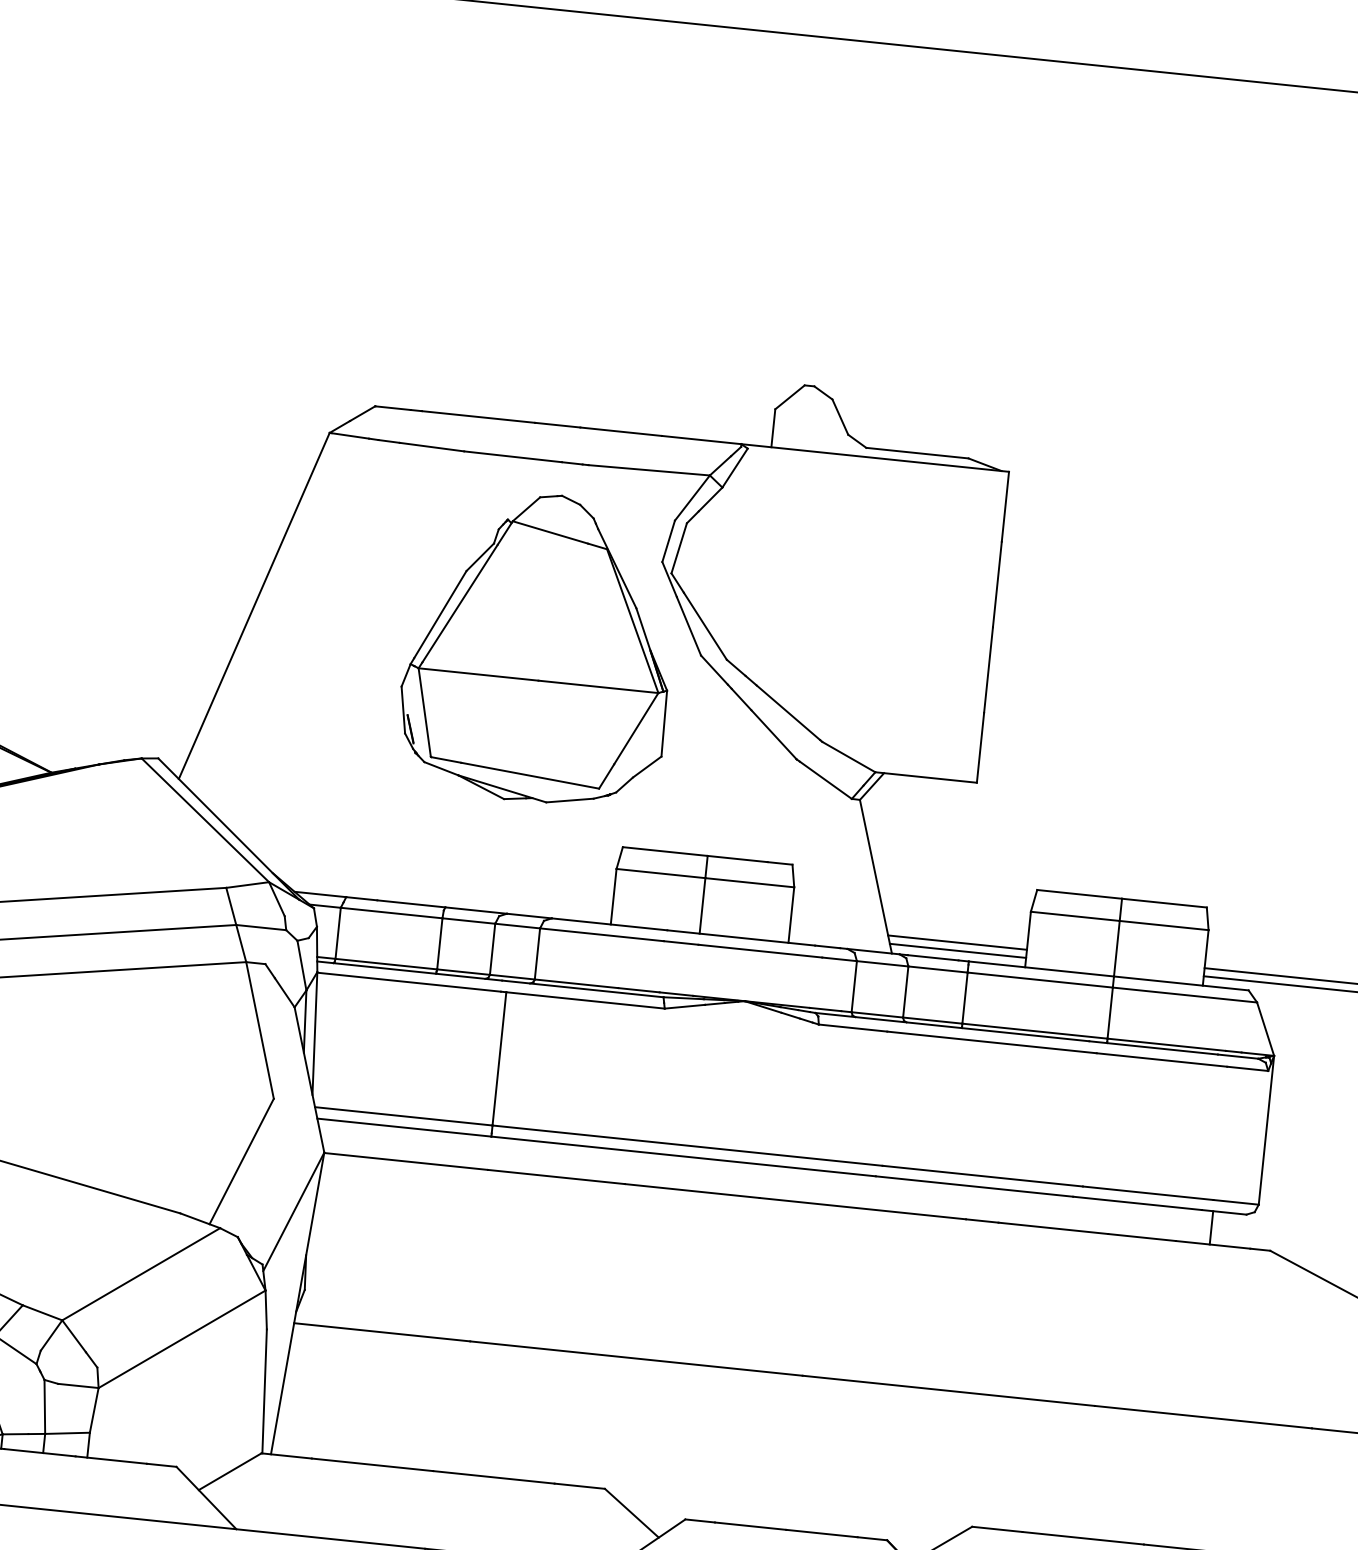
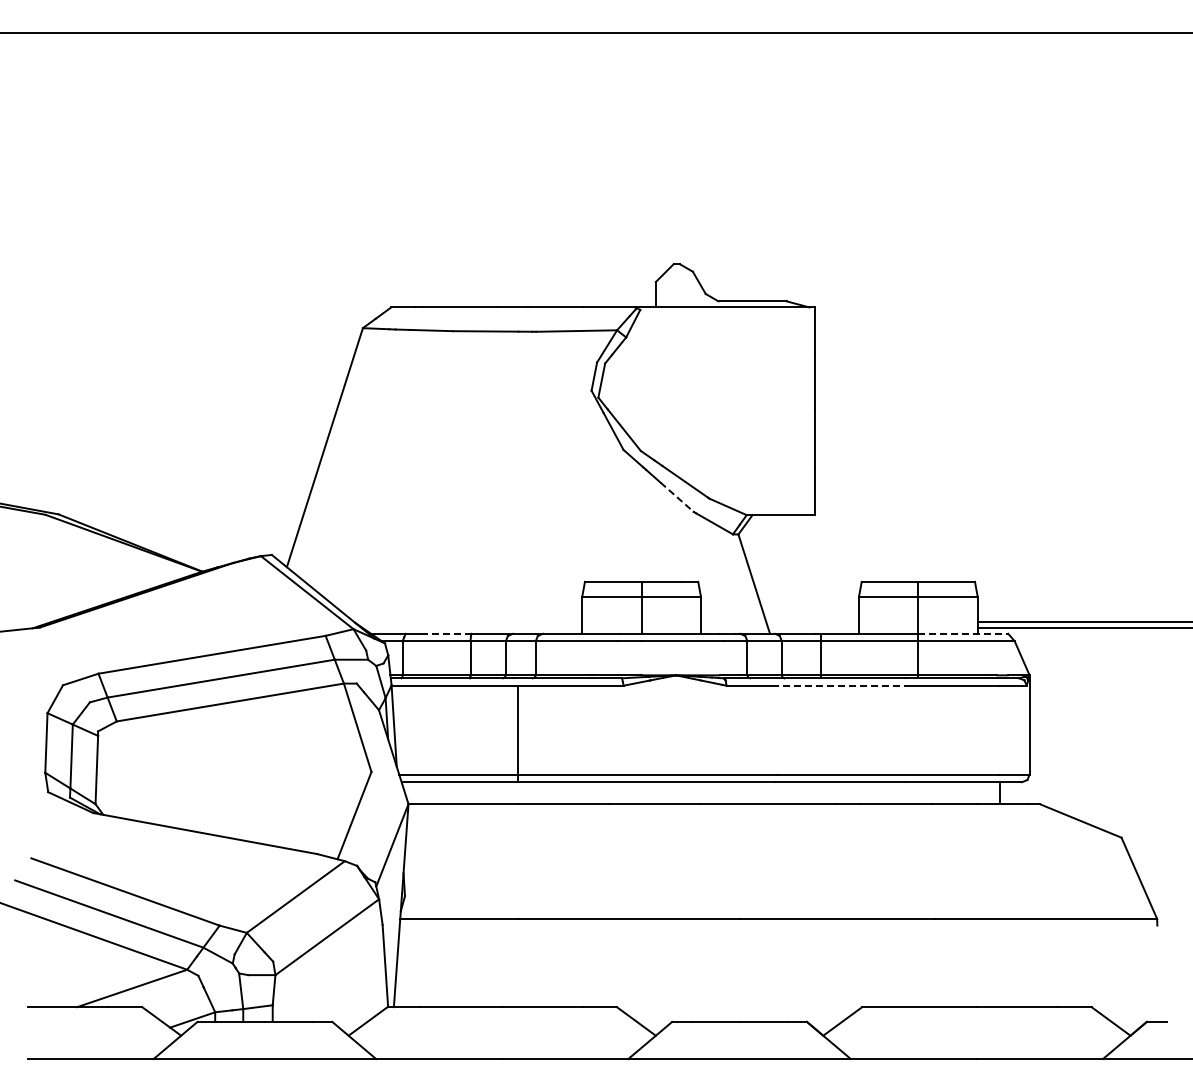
part: (538, 647) -> (515, 455), removed
line: (774, 735) -> (677, 497), solid -> dashed
line: (412, 903) -> (449, 633), solid -> dashed
line: (957, 943) -> (812, 622), removed
line: (957, 950) -> (813, 627), removed
line: (1181, 983) -> (963, 633), solid -> dashed
line: (992, 1042) -> (842, 685), solid -> dashed

